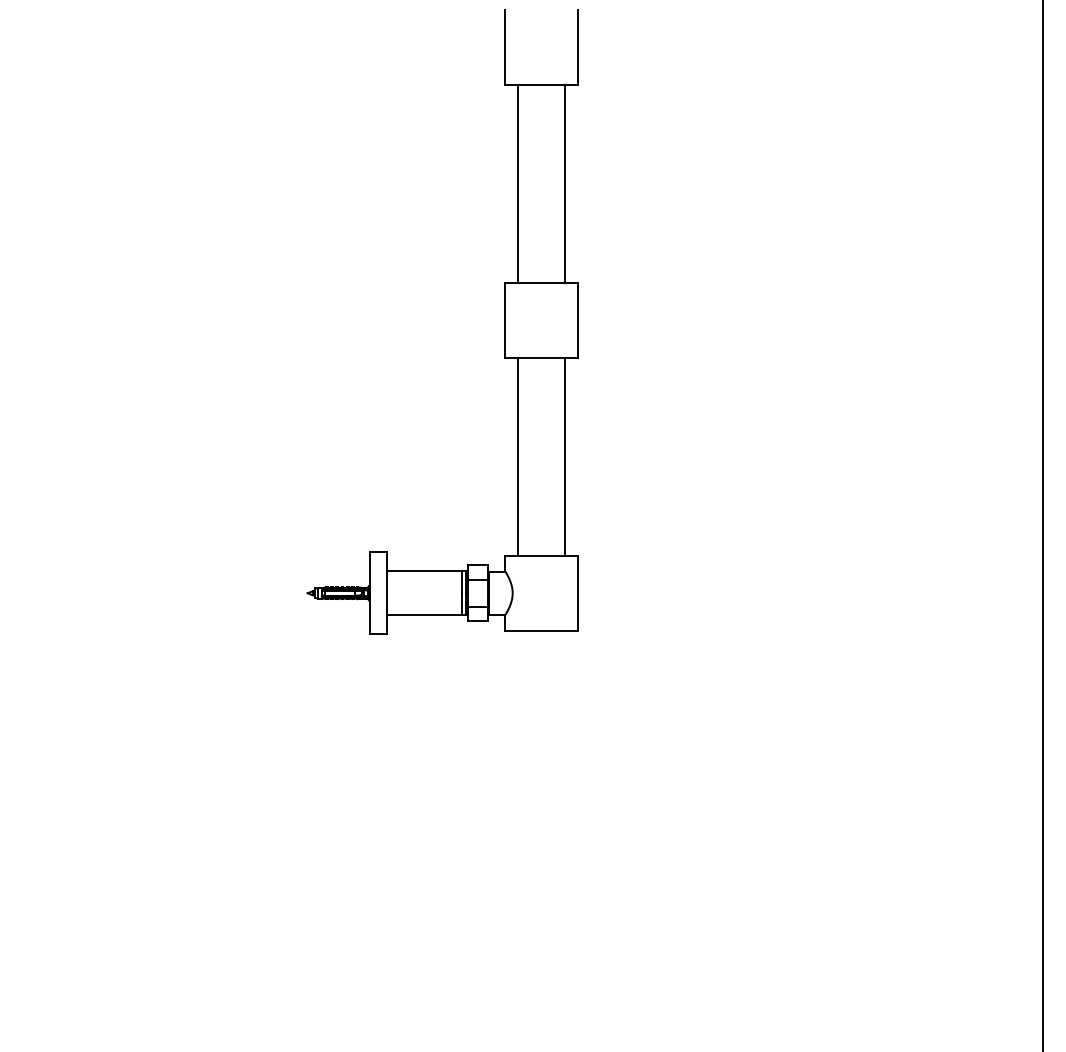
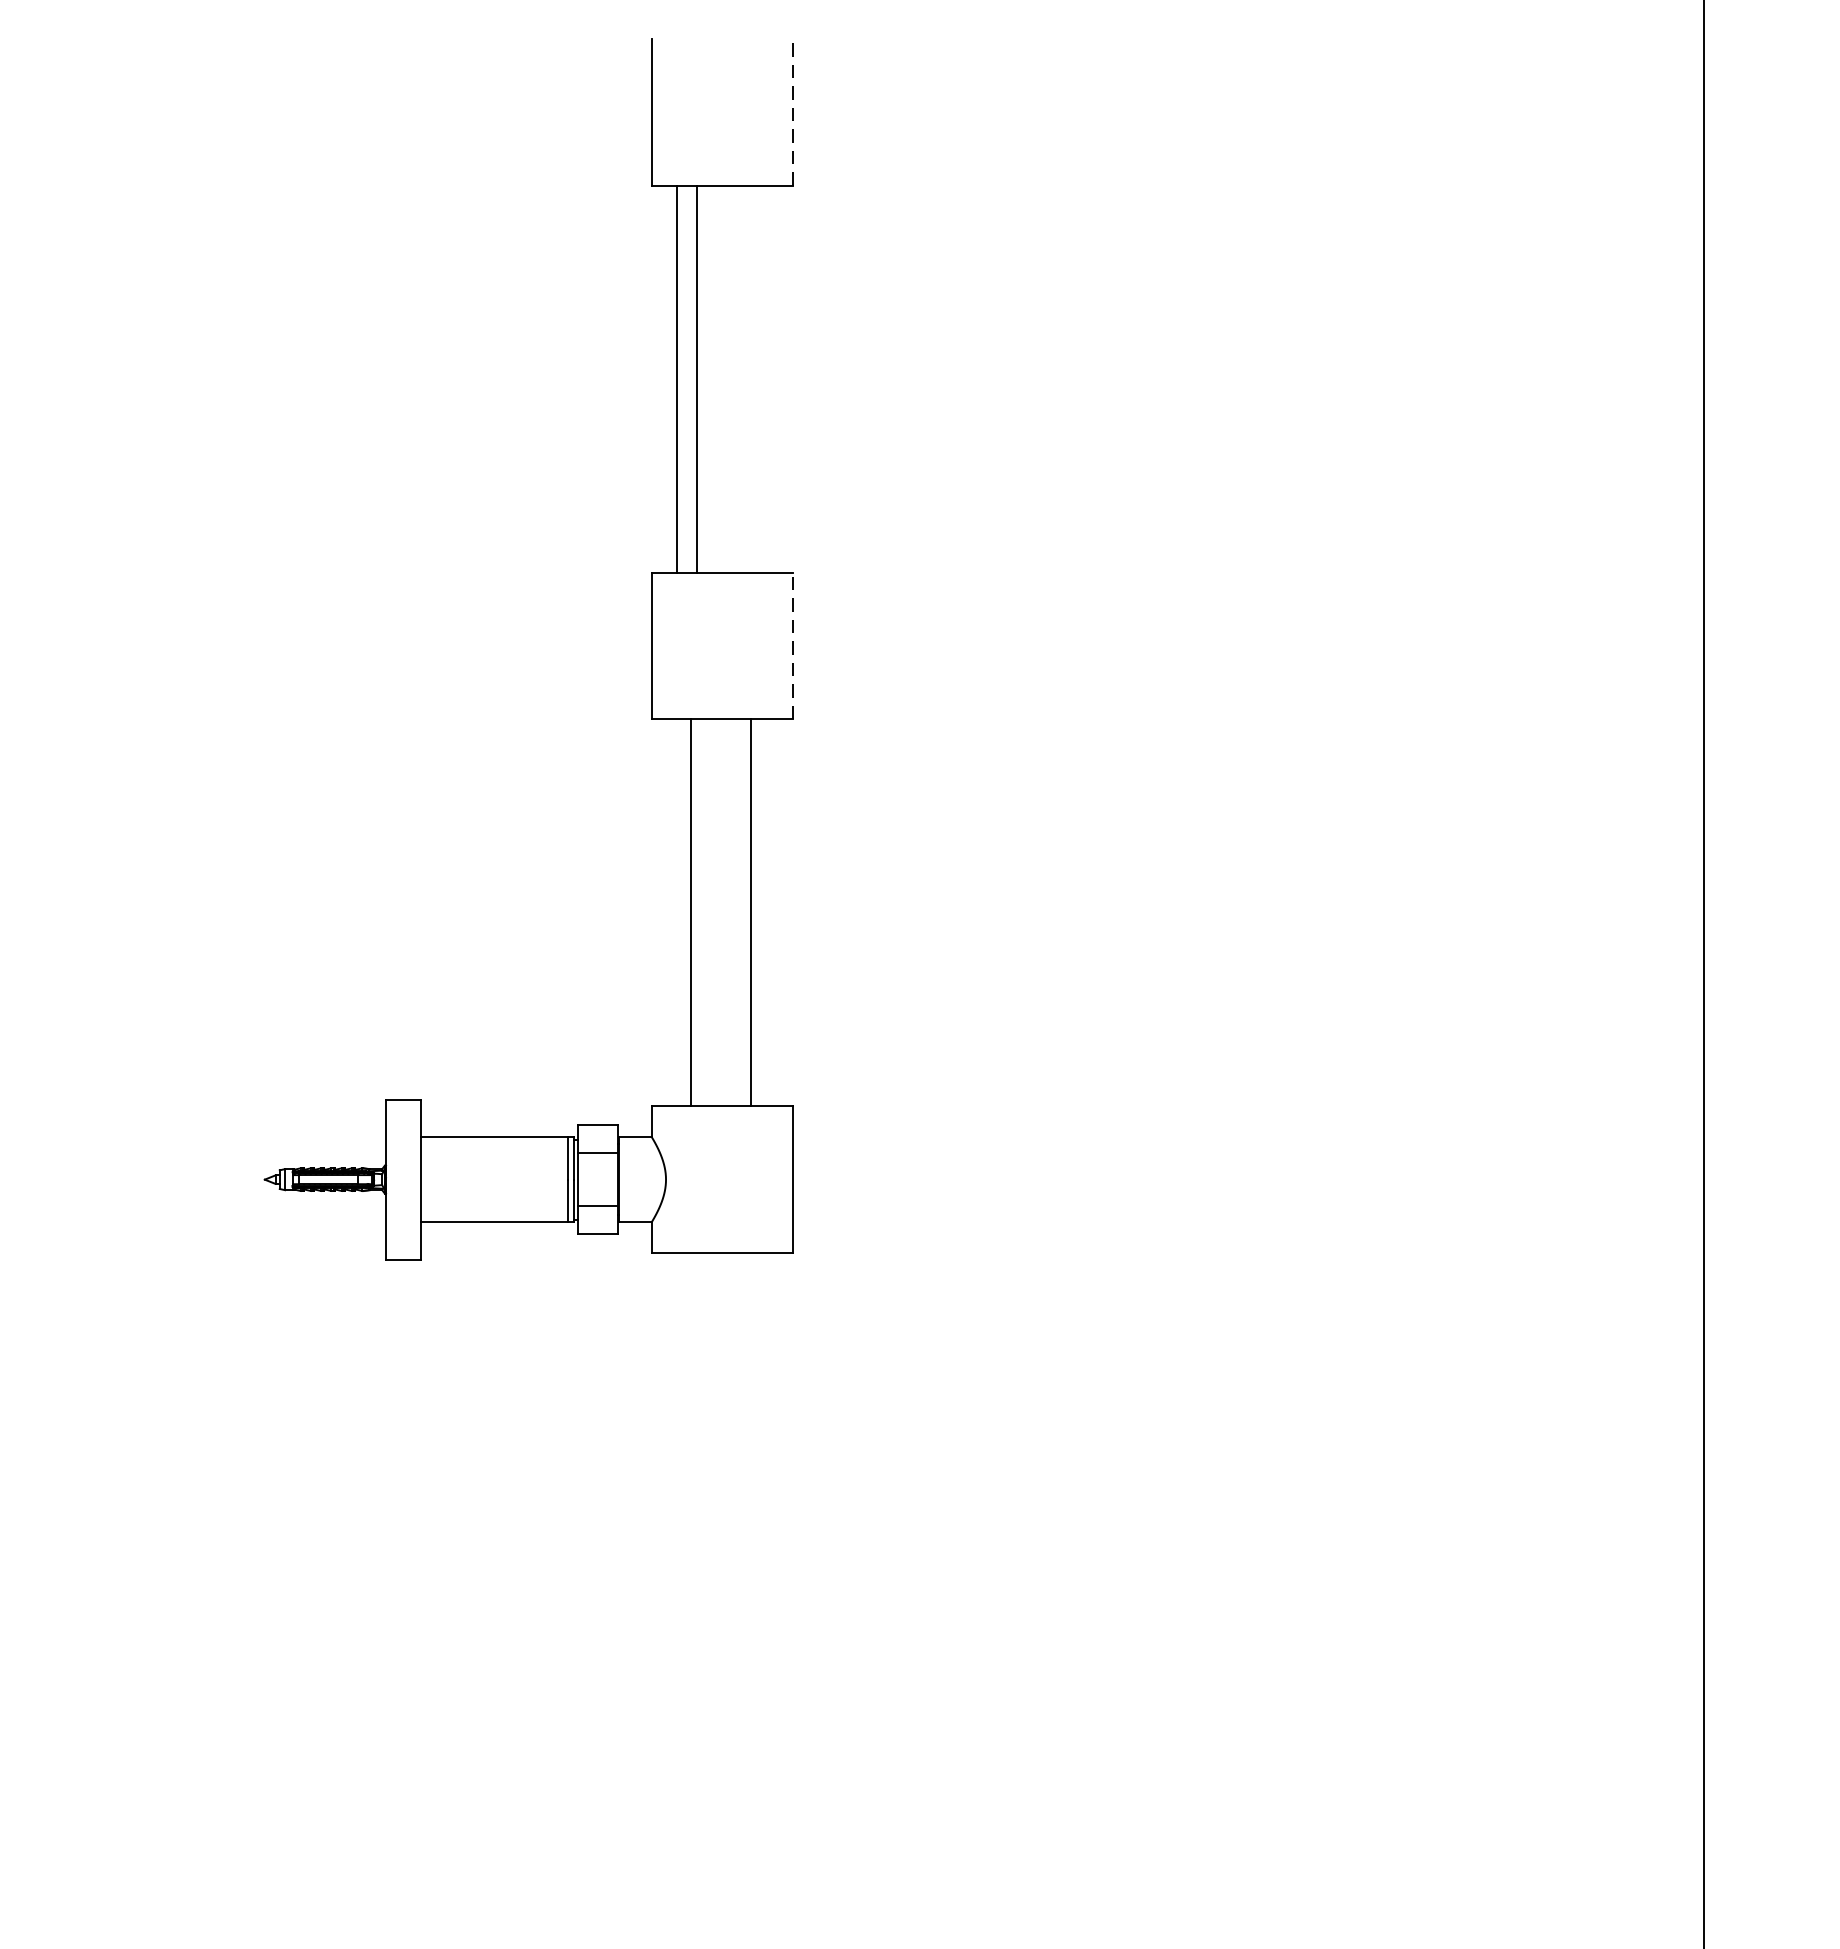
line: (577, 47) -> (792, 111), solid -> dashed
line: (564, 184) -> (696, 379), moved
line: (577, 320) -> (792, 645), solid -> dashed
line: (518, 456) -> (751, 912), moved
line: (564, 456) -> (691, 912), moved

